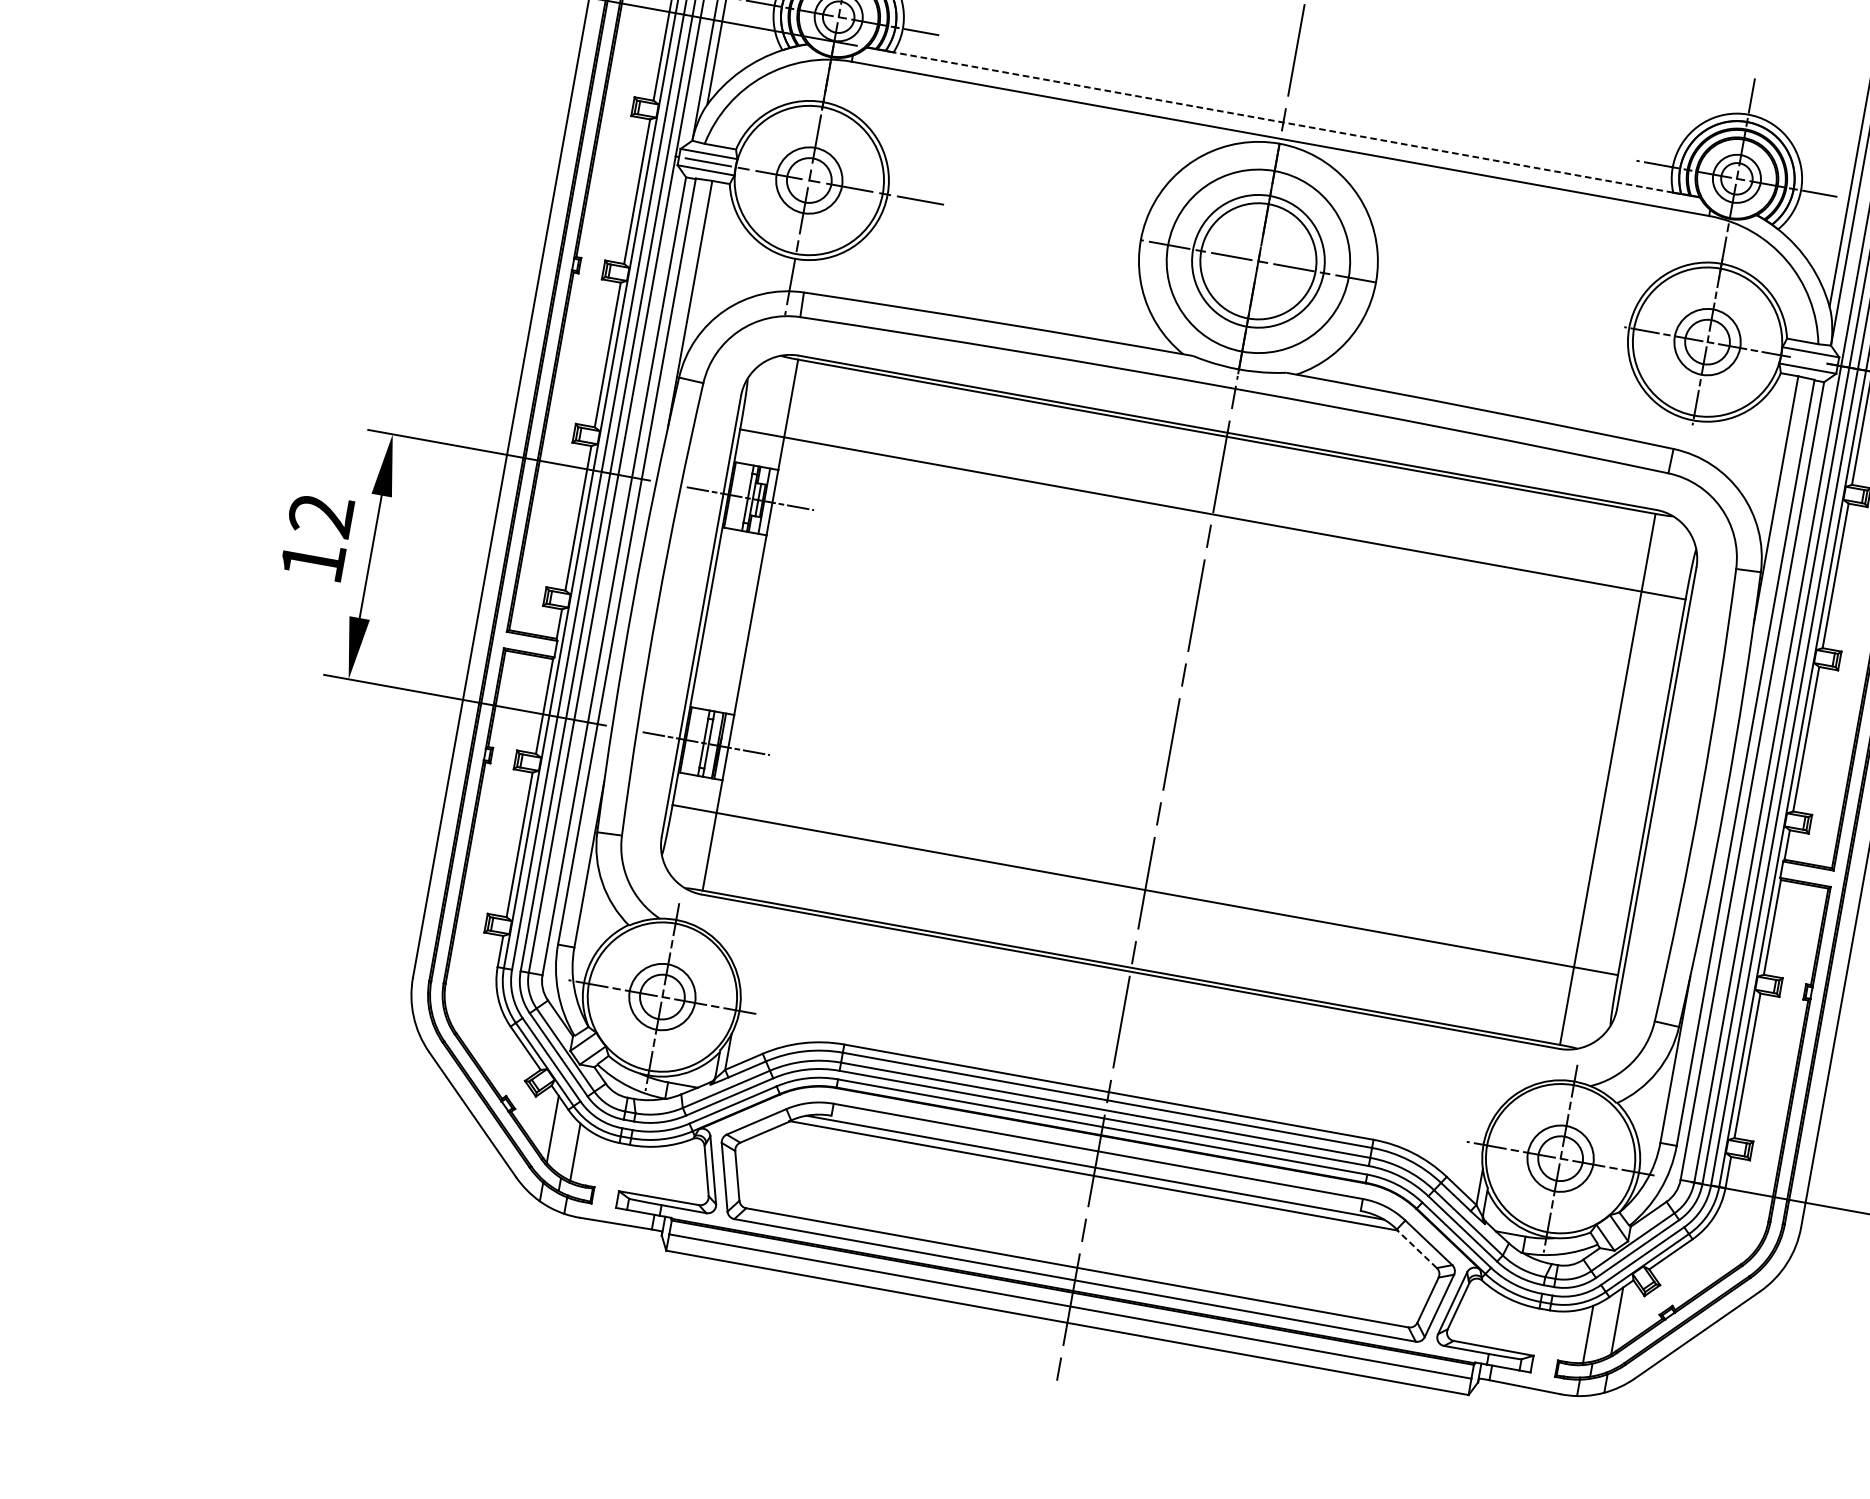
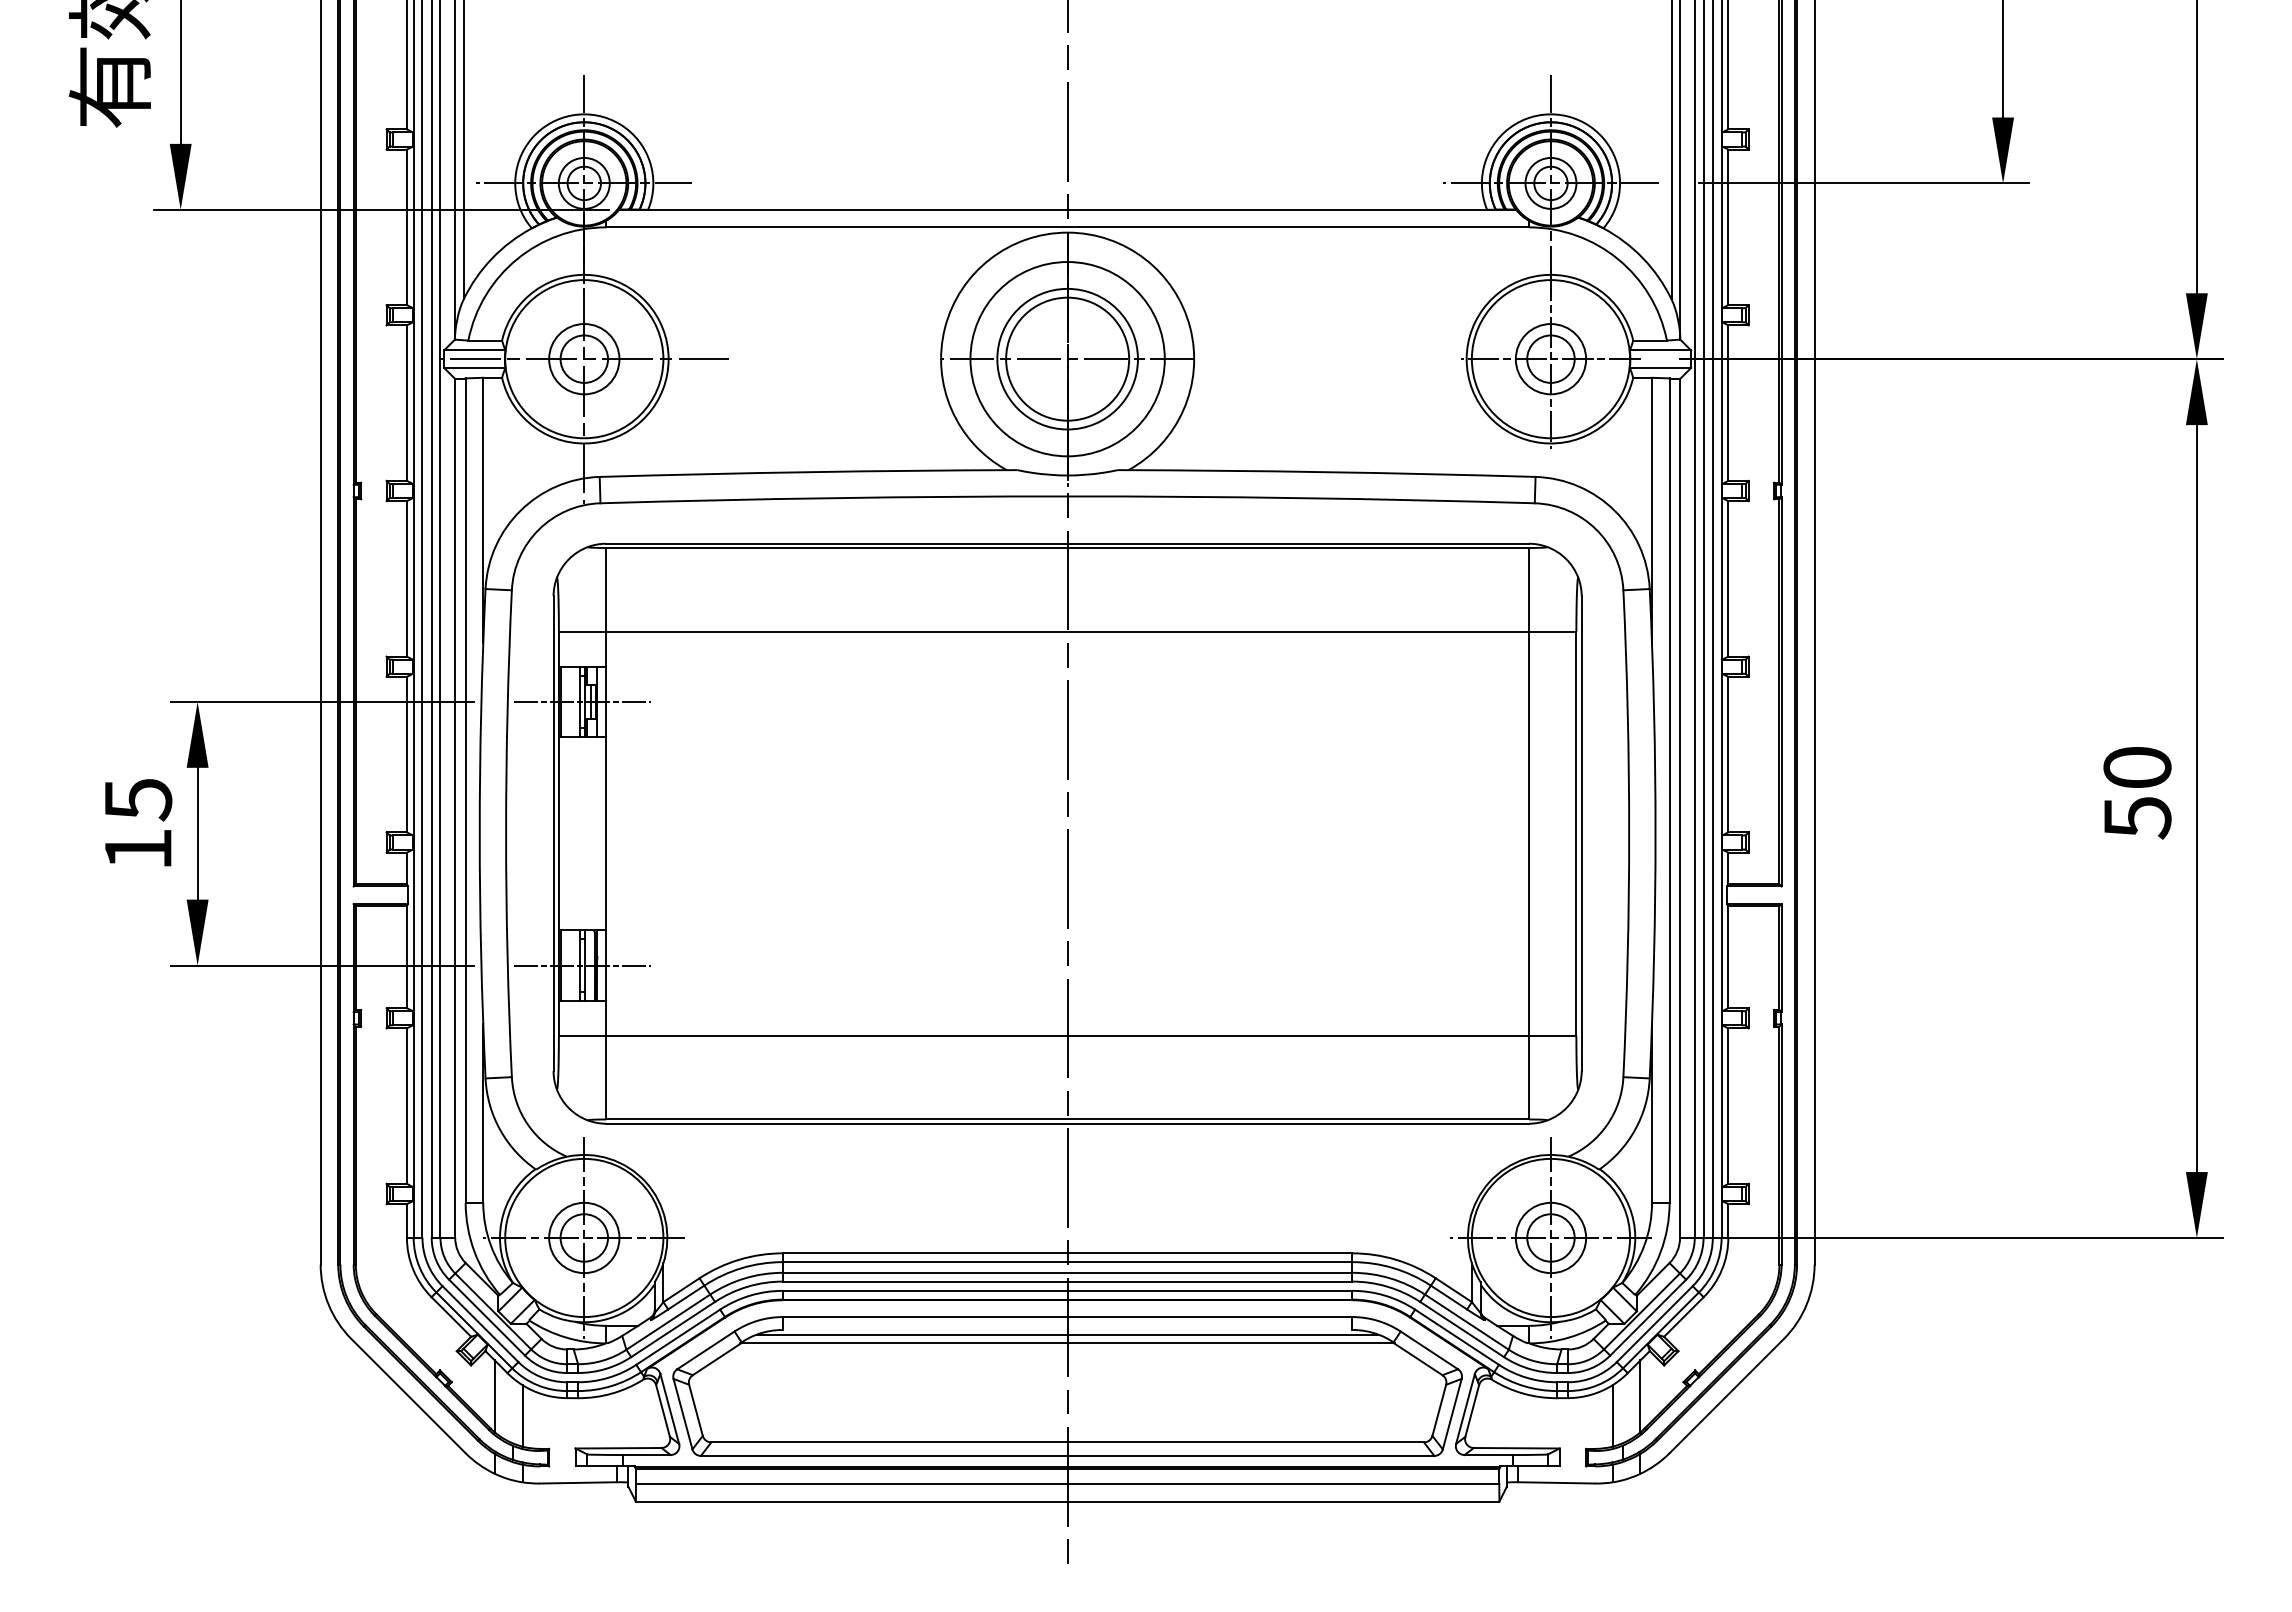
line: (1283, 122) -> (1067, 209), dashed -> solid
text: (321, 515) -> (138, 799), 12 -> 15
line: (1417, 1249) -> (1418, 1359), dashed -> solid

